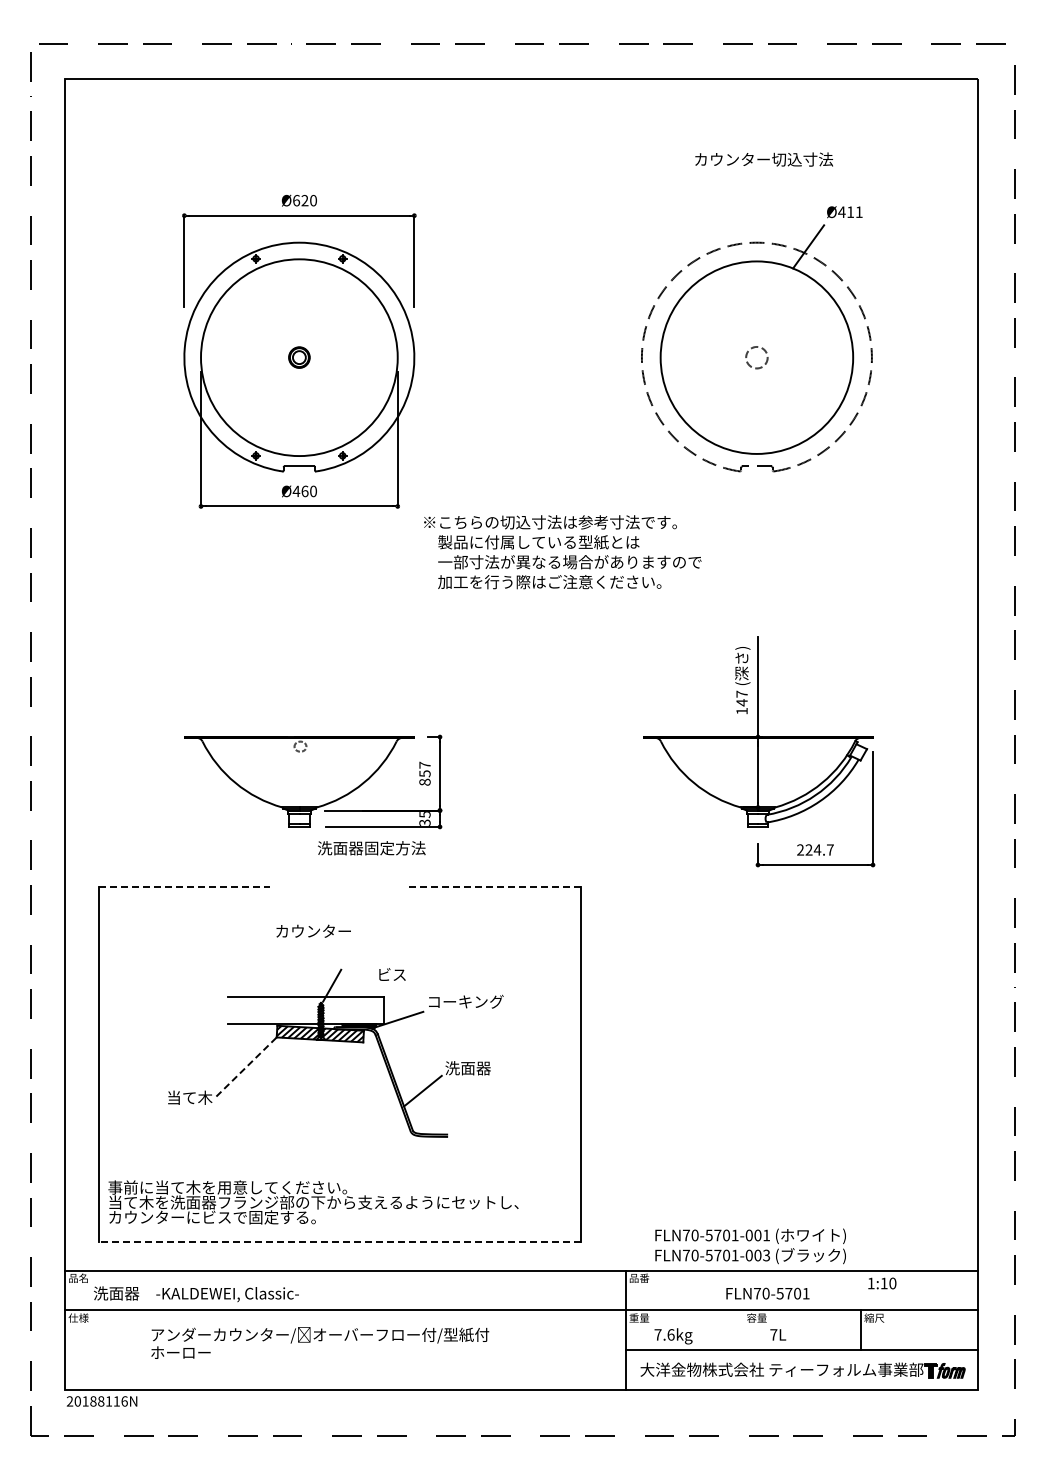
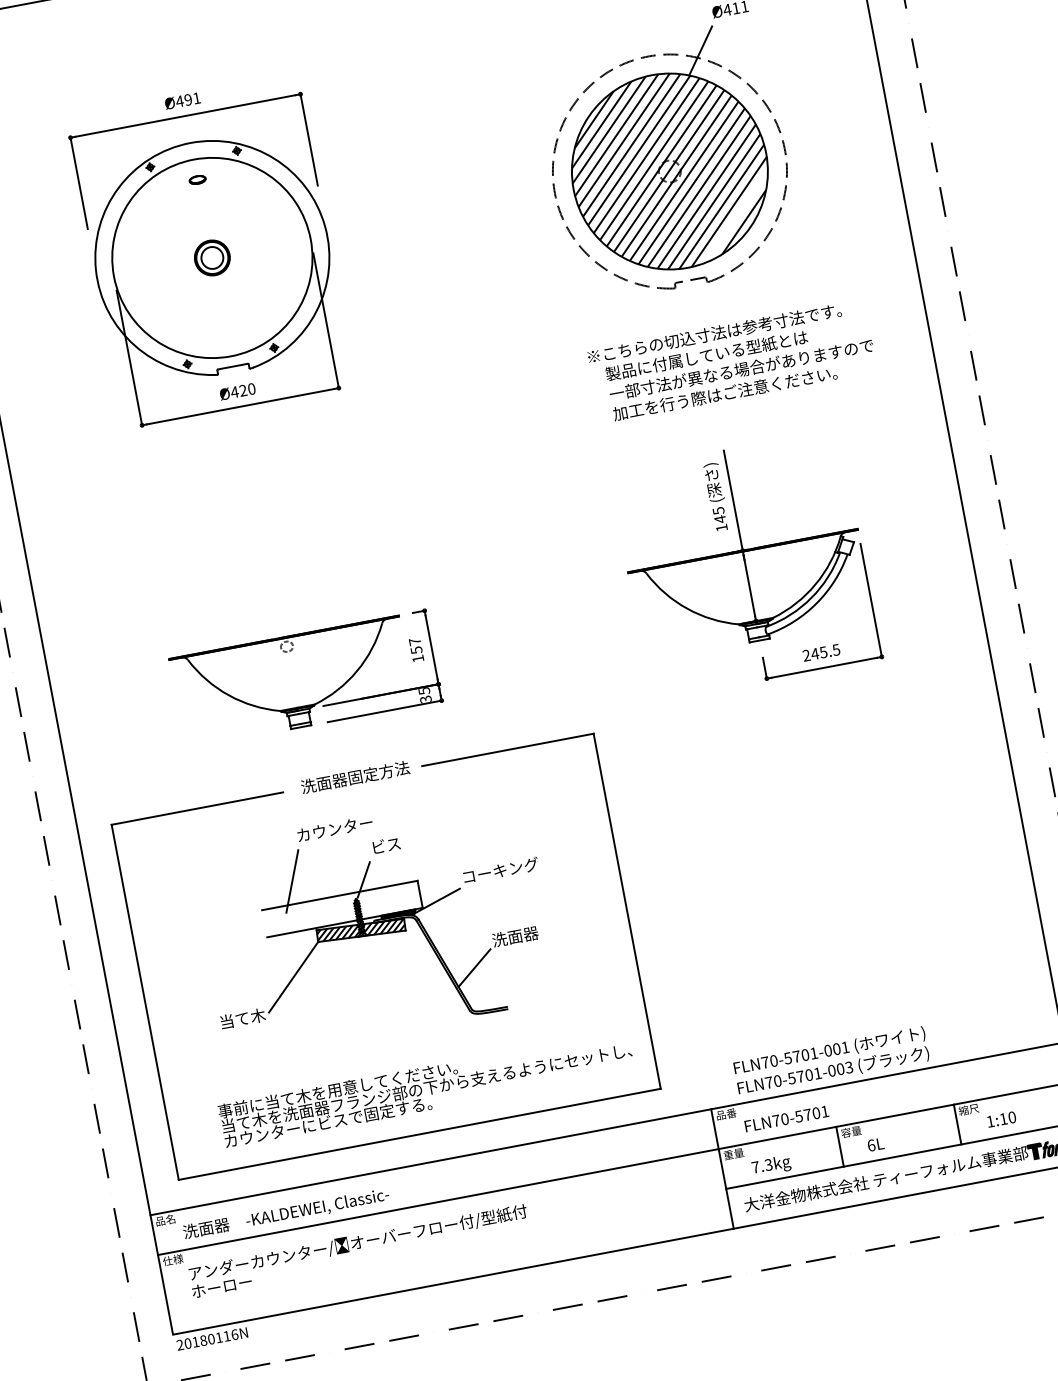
text: (304, 200) -> (187, 99), Ø620 -> Ø491
part: (299, 279) -> (197, 179), added
part: (299, 357) -> (212, 257), size x1.67
hatch: (756, 357) -> (669, 171), added
text: (304, 491) -> (242, 390), Ø460 -> Ø420
text: (562, 552) -> (732, 361), moved
text: (741, 693) -> (717, 510), 147 -> 145
text: (424, 781) -> (417, 658), 857 -> 157
text: (371, 848) -> (355, 777), moved
text: (819, 849) -> (825, 651), 224.7 -> 245.5
line: (184, 886) -> (197, 808), dashed -> solid
line: (494, 886) -> (507, 749), dashed -> solid
line: (262, 974) -> (292, 881), added
text: (392, 974) -> (386, 845), moved
line: (246, 1066) -> (293, 976), dashed -> solid
text: (313, 1202) -> (426, 1088), moved
line: (339, 1241) -> (419, 1134), dashed -> solid
text: (882, 1283) -> (1001, 1119), moved
text: (767, 1293) -> (786, 1118), moved
line: (743, 1330) -> (840, 1146), added
text: (670, 1334) -> (768, 1164), 7.6kg -> 7.3kg
text: (773, 1334) -> (871, 1145), 7L -> 6L
text: (320, 1342) -> (359, 1250), moved
text: (101, 1401) -> (211, 1339), 20188116N -> 20180116N

